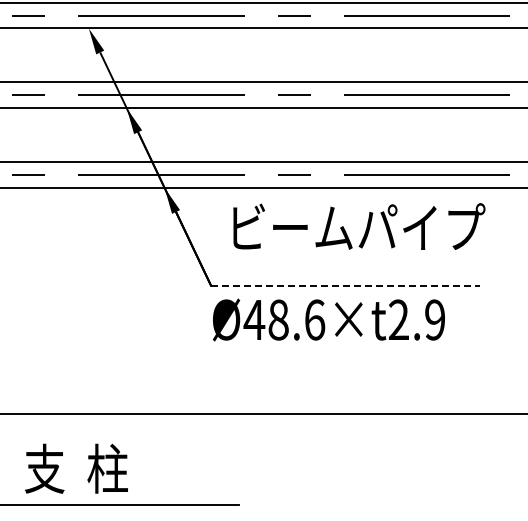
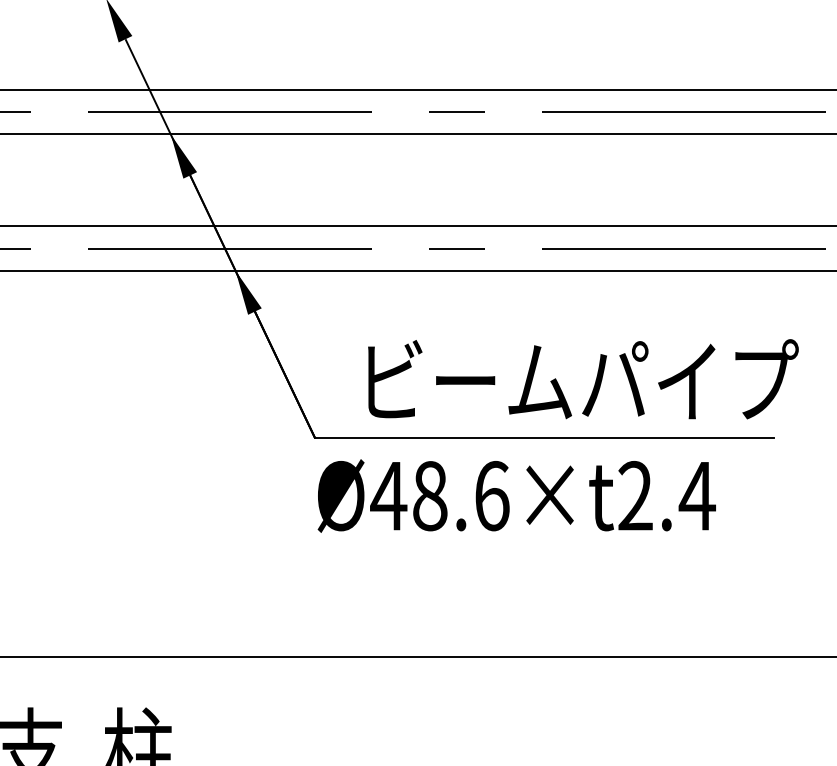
text: (359, 226) -> (583, 379), moved
line: (346, 286) -> (546, 438), dashed -> solid
text: (434, 319) -> (696, 495), Ø48.6×t2.9 -> Ø48.6×t2.4

